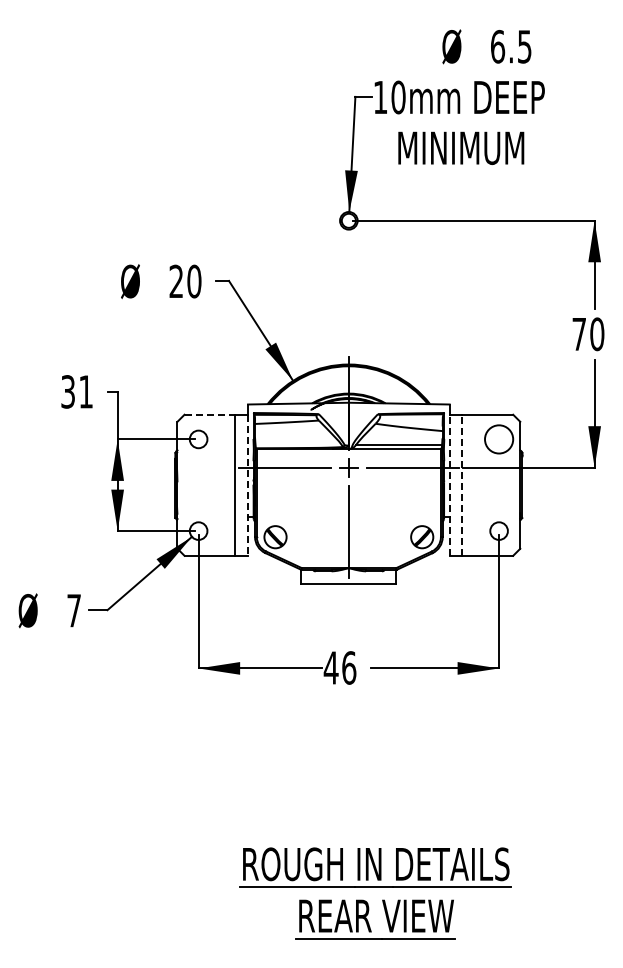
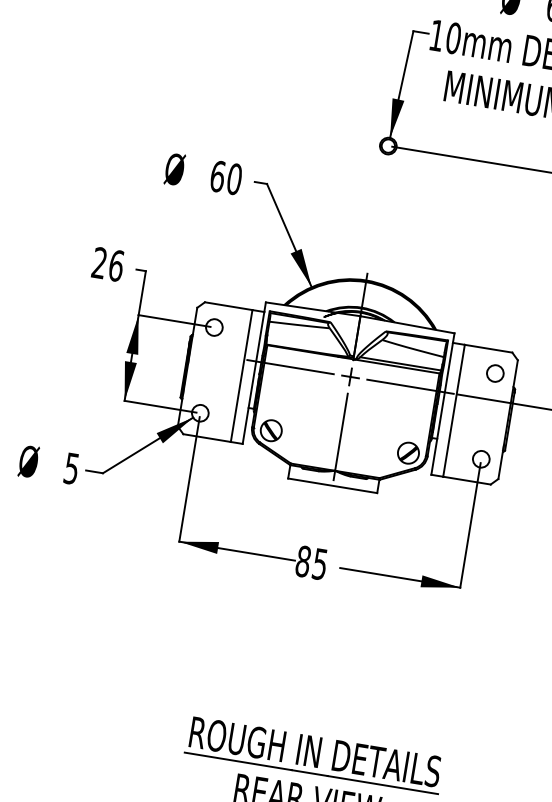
text: (176, 281) -> (217, 176), 20 -> 60
text: (77, 391) -> (108, 264), 31 -> 26
line: (210, 414) -> (229, 306), dashed -> solid
circle: (498, 439) -> (494, 373), size x0.62
line: (248, 485) -> (253, 378), dashed -> solid
line: (449, 485) -> (441, 409), dashed -> solid
line: (462, 485) -> (454, 411), dashed -> solid
text: (73, 610) -> (71, 468), 7 -> 5
text: (339, 667) -> (311, 562), 46 -> 85

